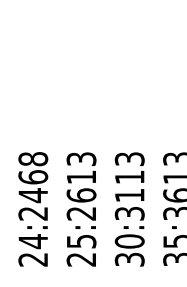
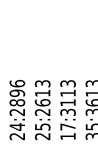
text: (33, 177) -> (17, 93), 24:2468 -> 24:2896
text: (128, 250) -> (67, 131), 30:3113 -> 17:3113

